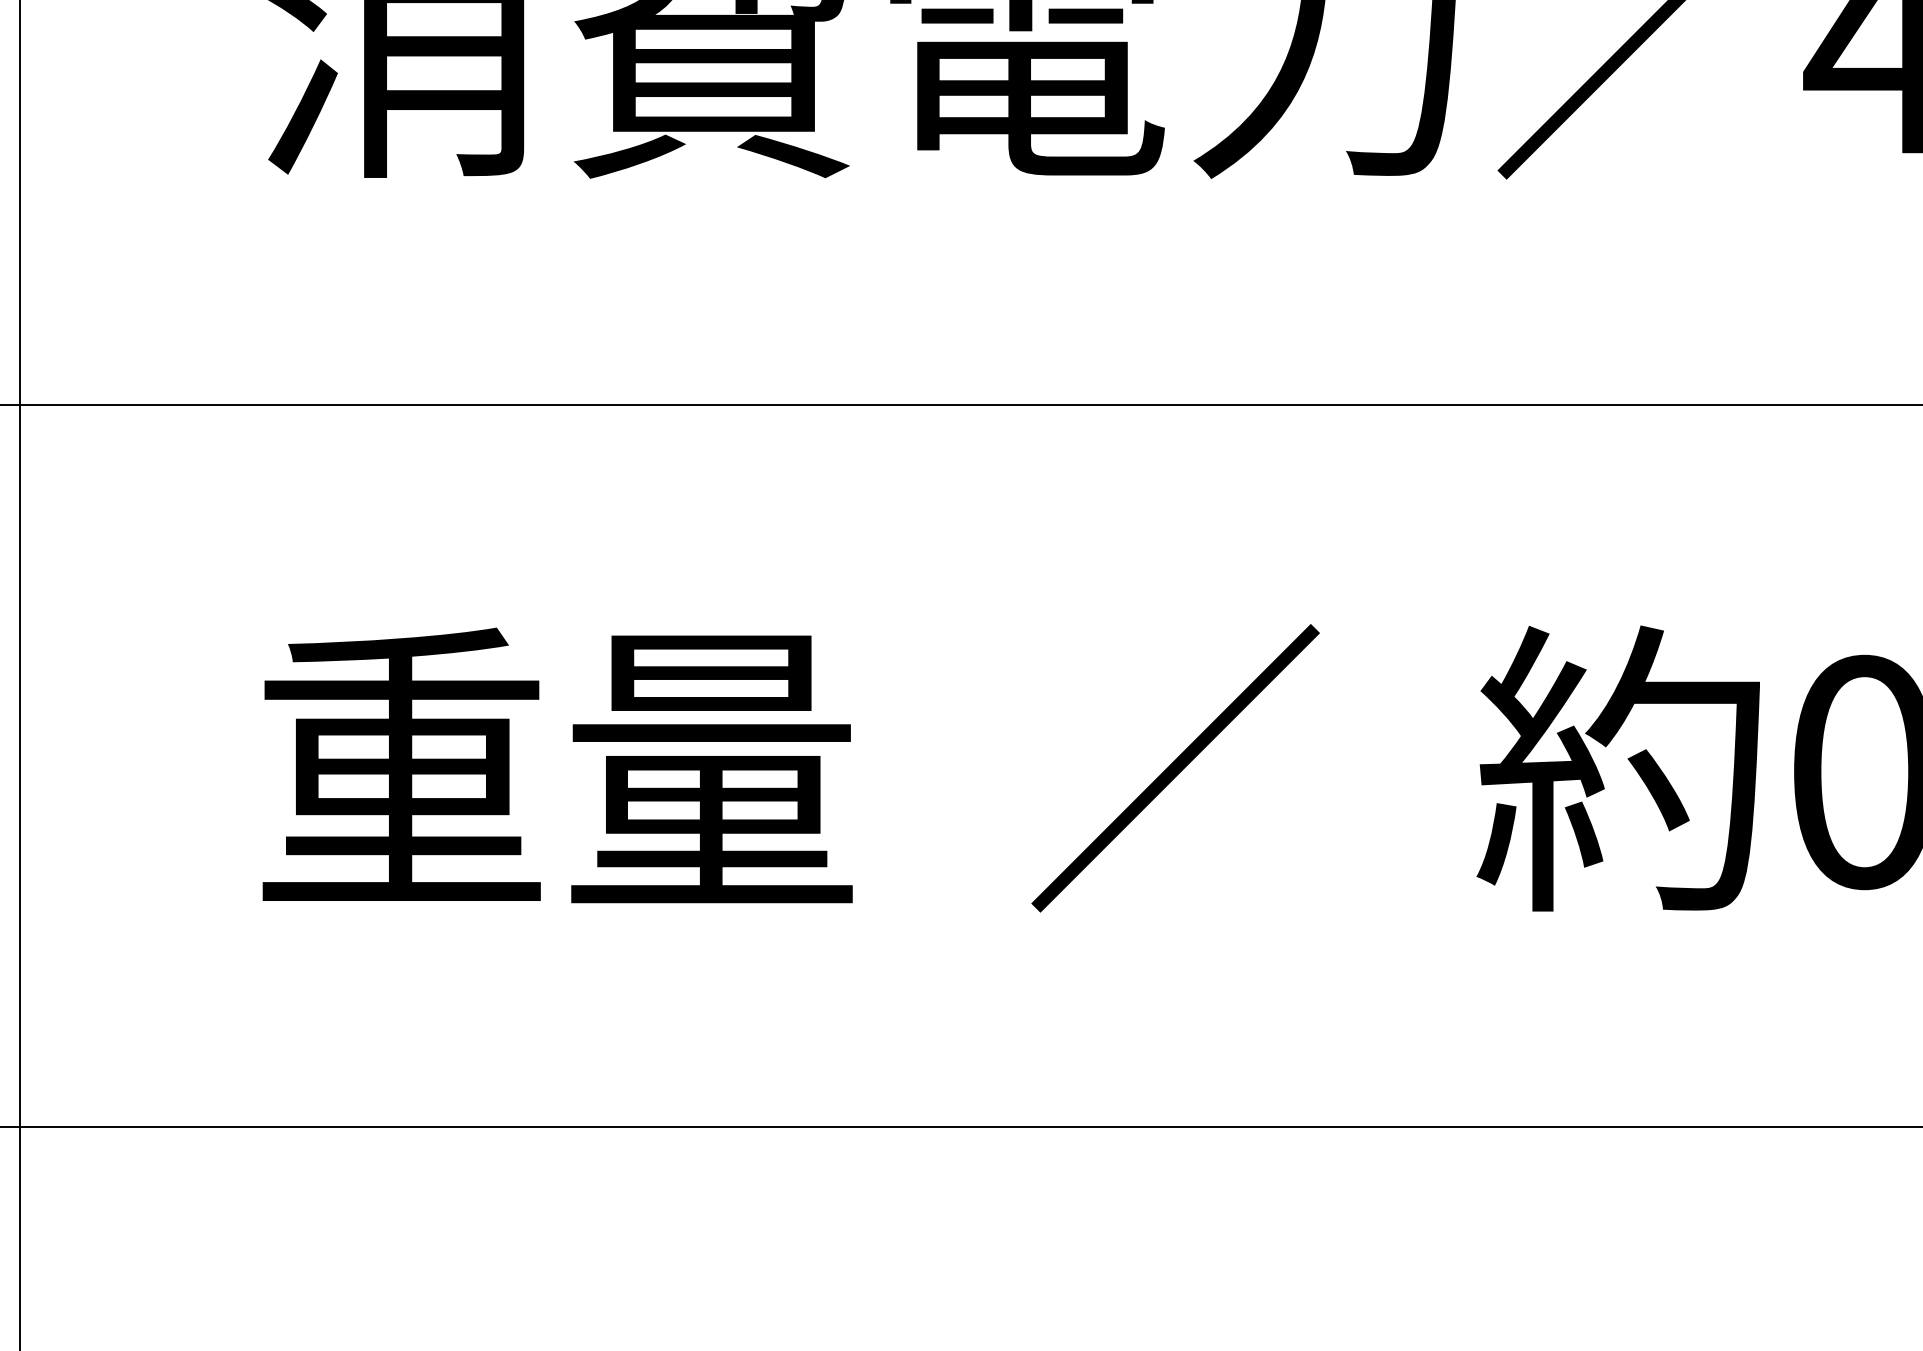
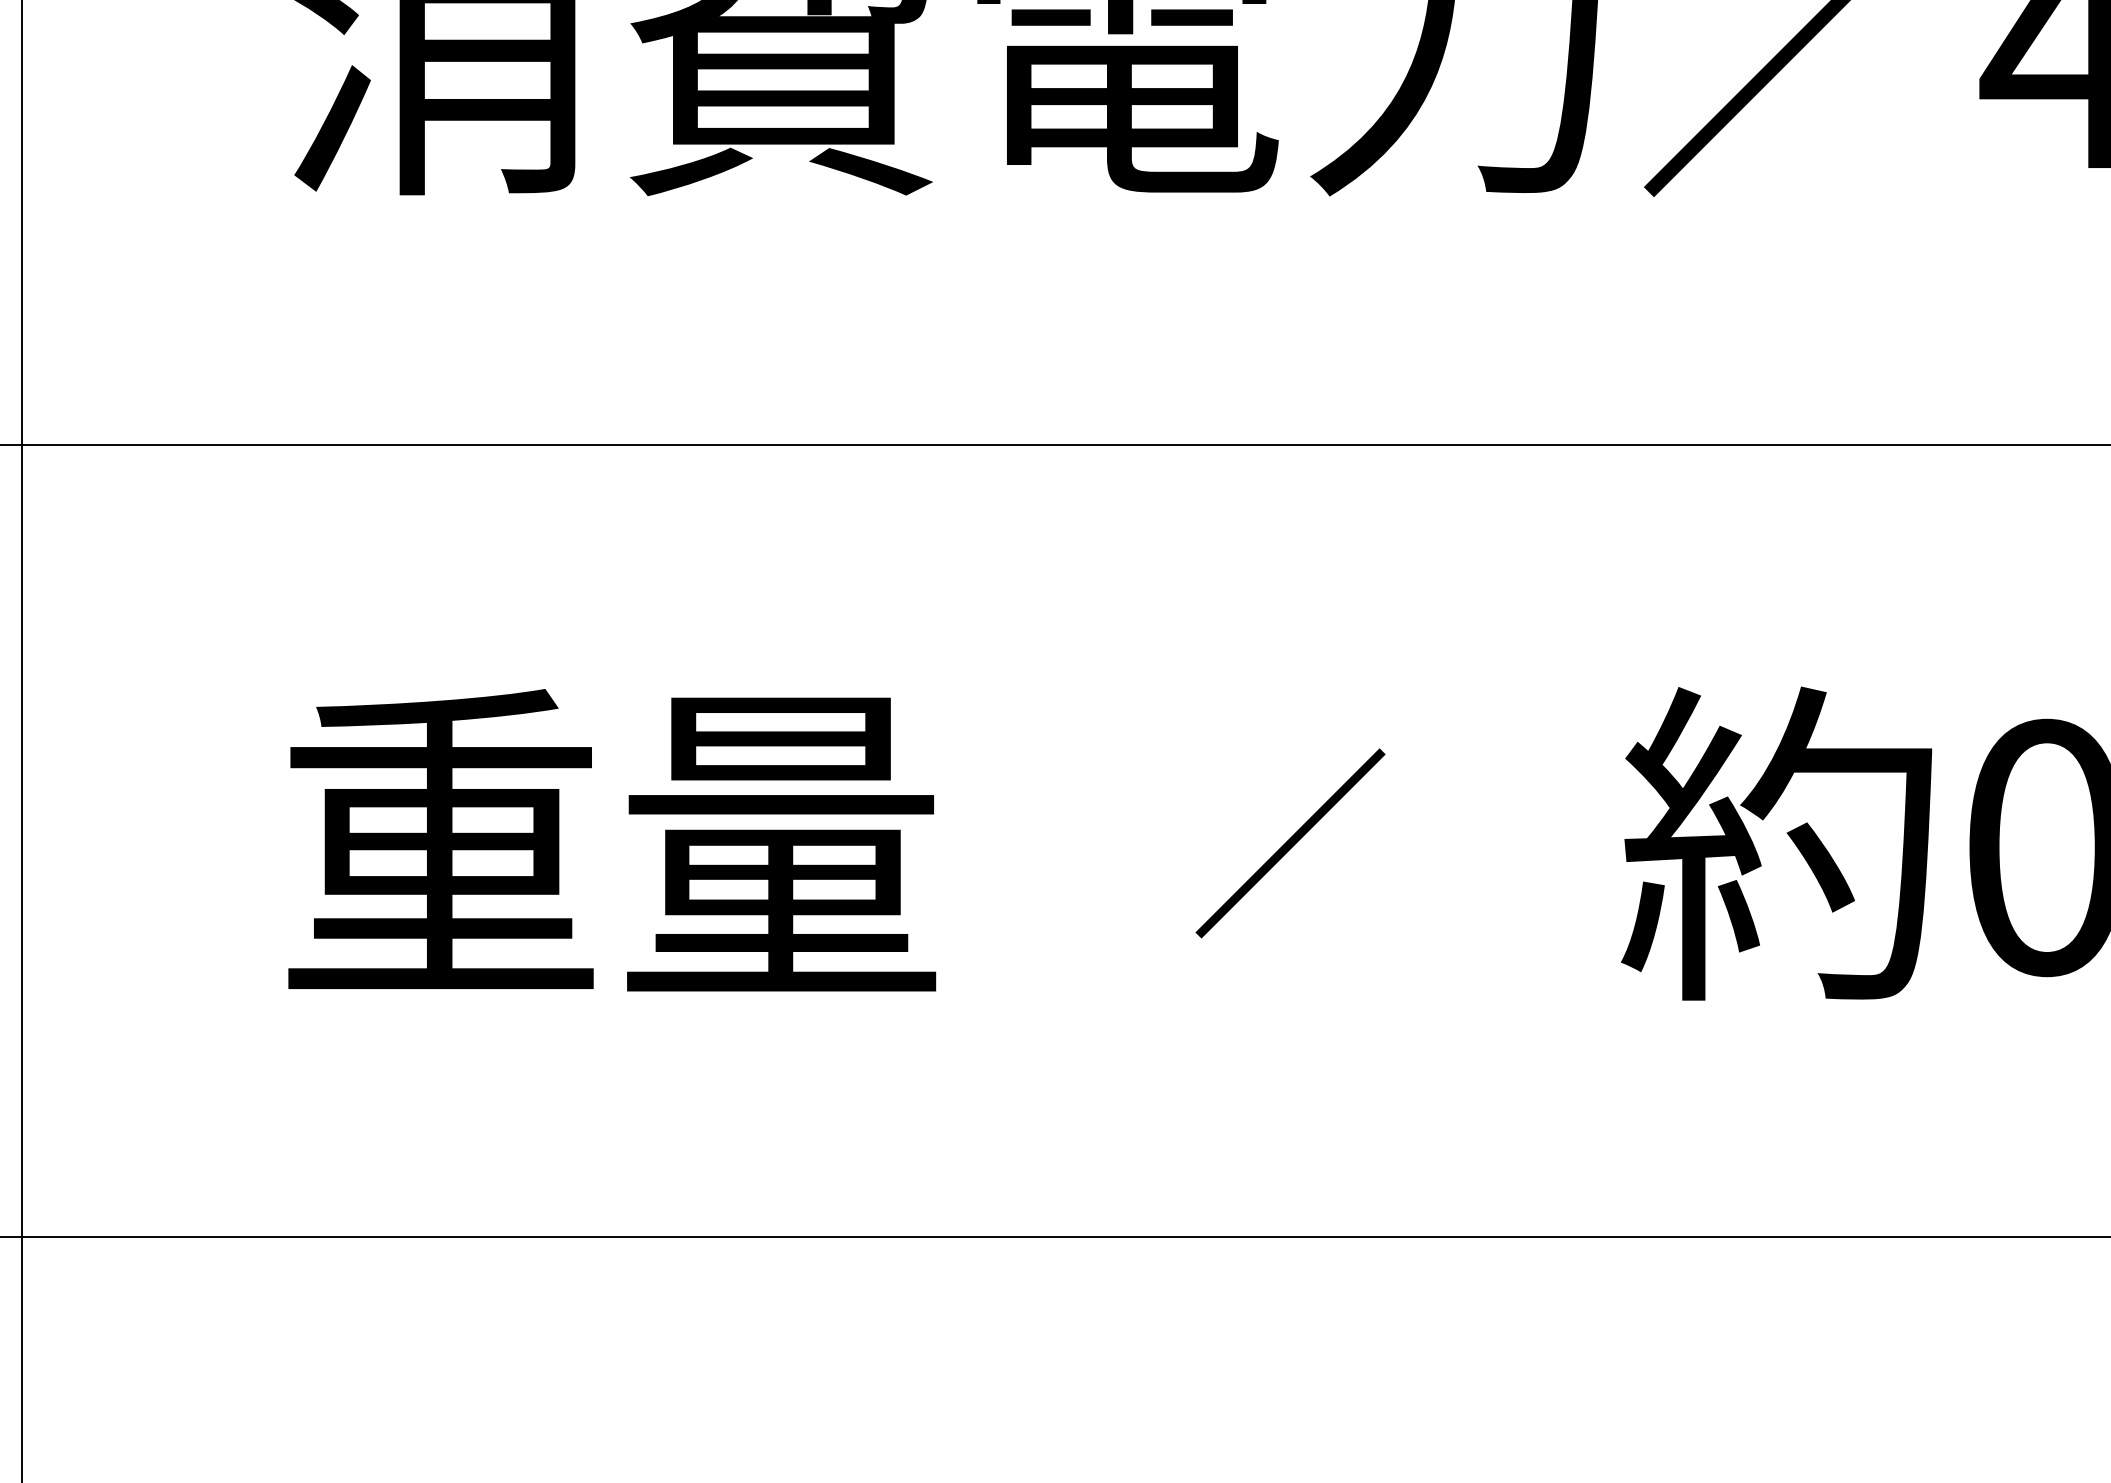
part: (1175, 768) -> (1290, 843), size x0.6

